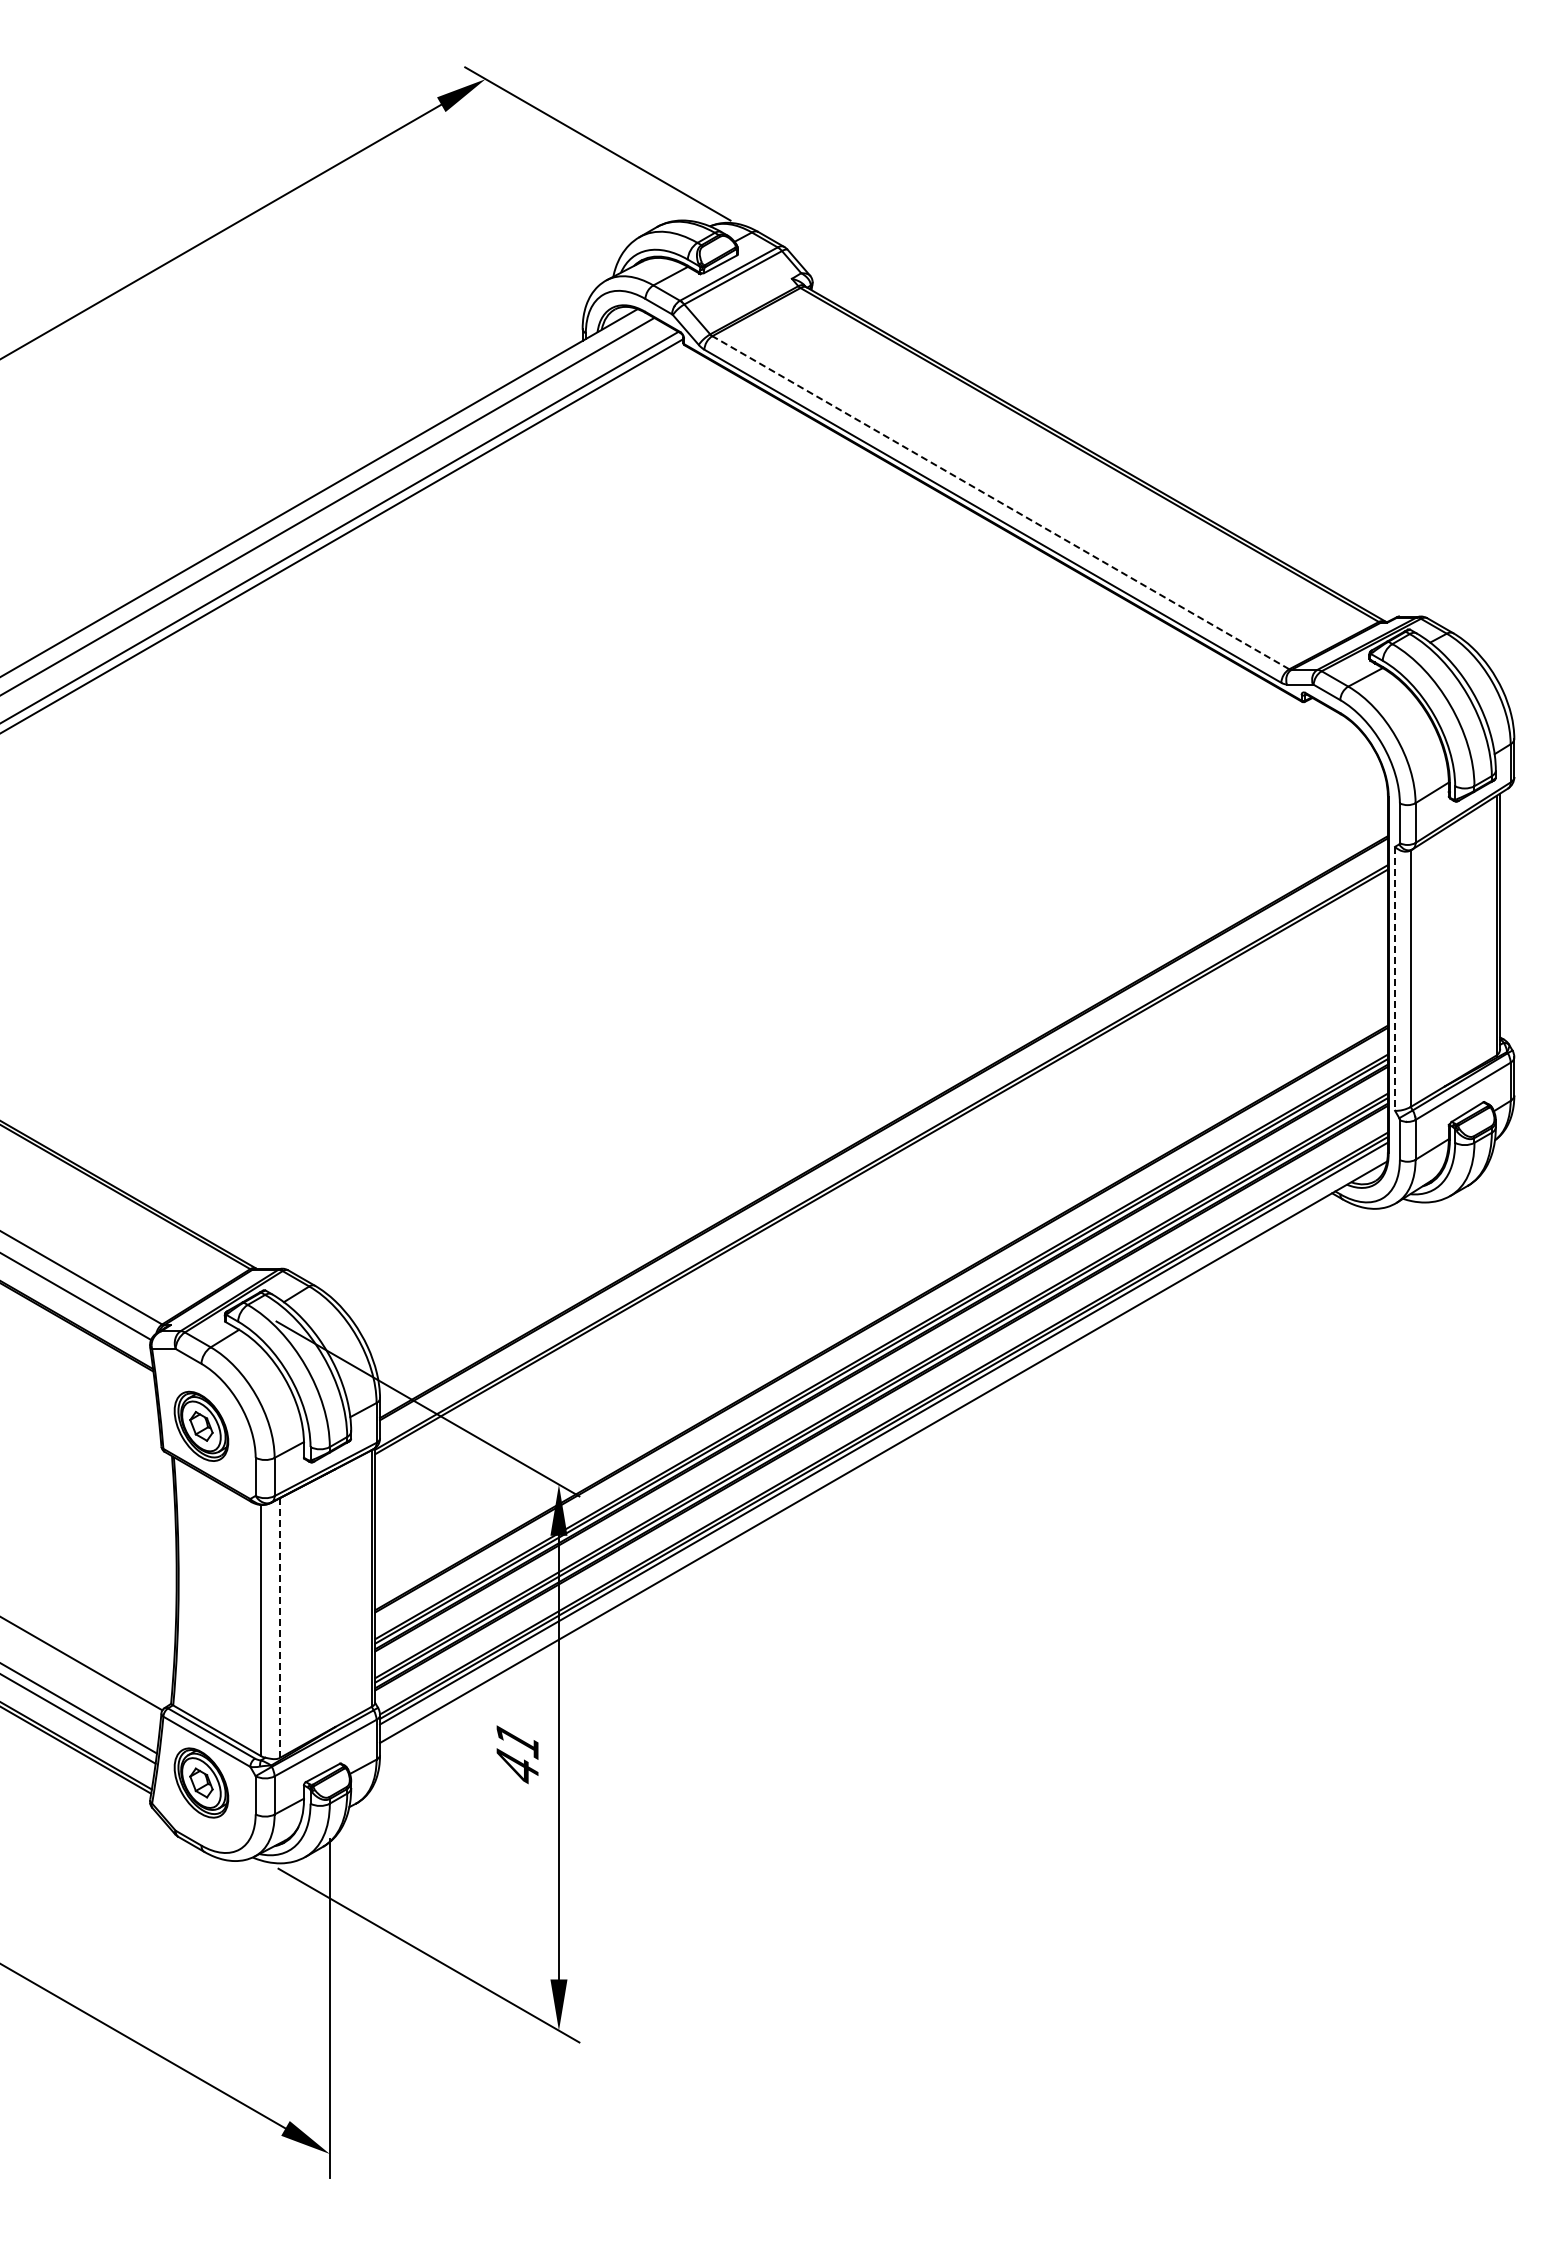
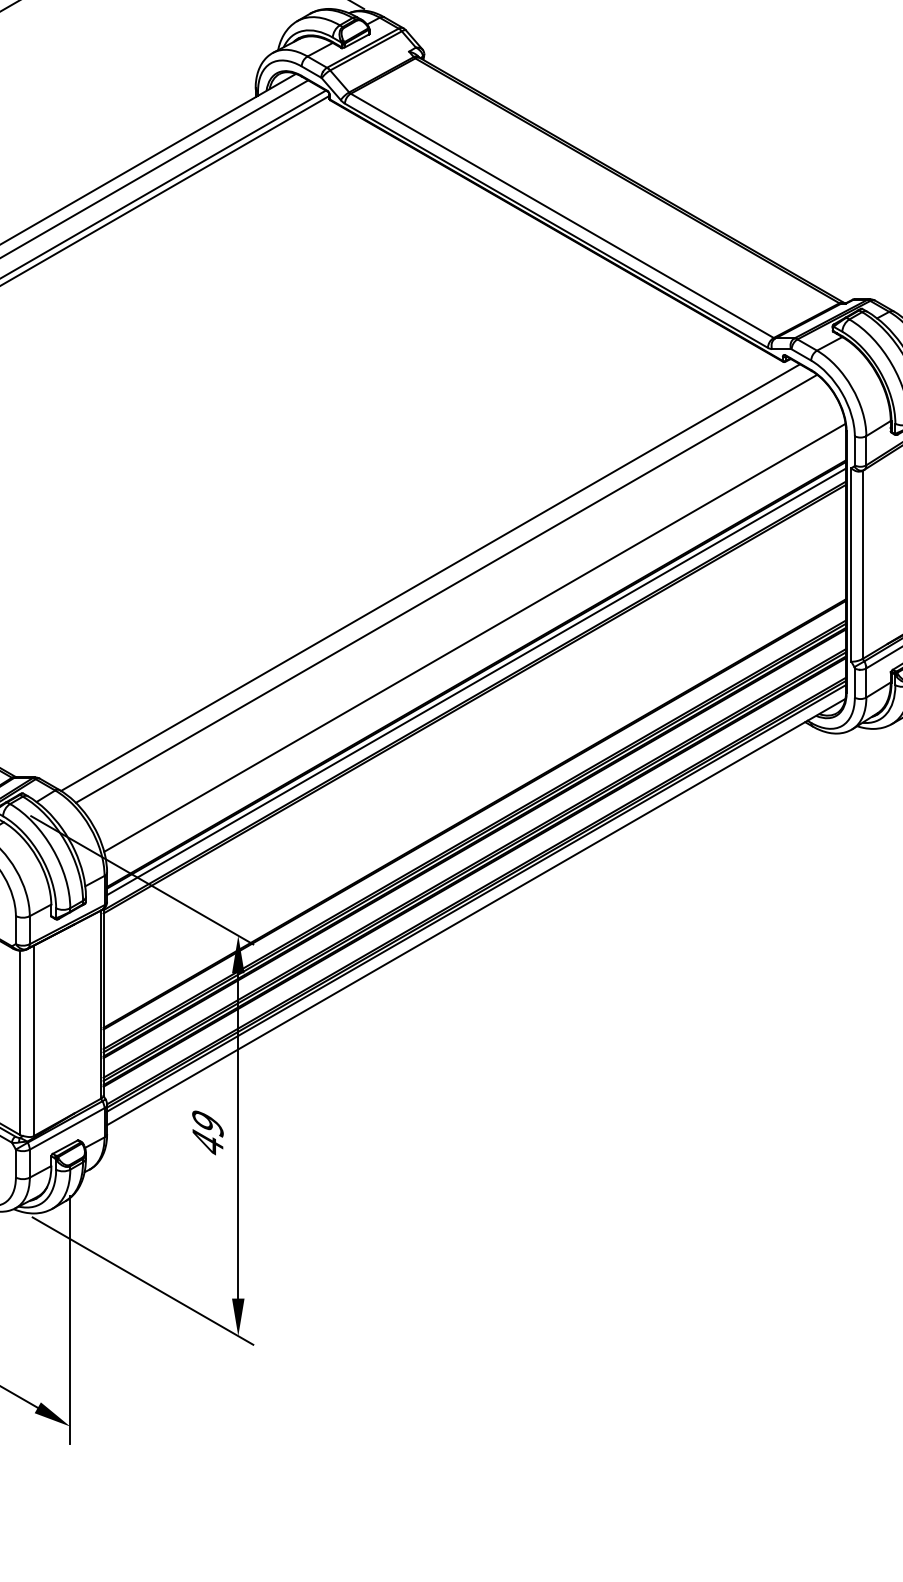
line: (1000, 502) -> (562, 215), dashed -> solid
line: (1395, 978) -> (851, 564), dashed -> solid
line: (821, 996) -> (430, 577), added
line: (842, 1011) -> (446, 588), added
line: (881, 1078) -> (474, 638), added
line: (883, 1138) -> (476, 681), added
line: (279, 1628) -> (33, 1041), dashed -> solid
text: (517, 1741) -> (207, 1124), 41 -> 49

